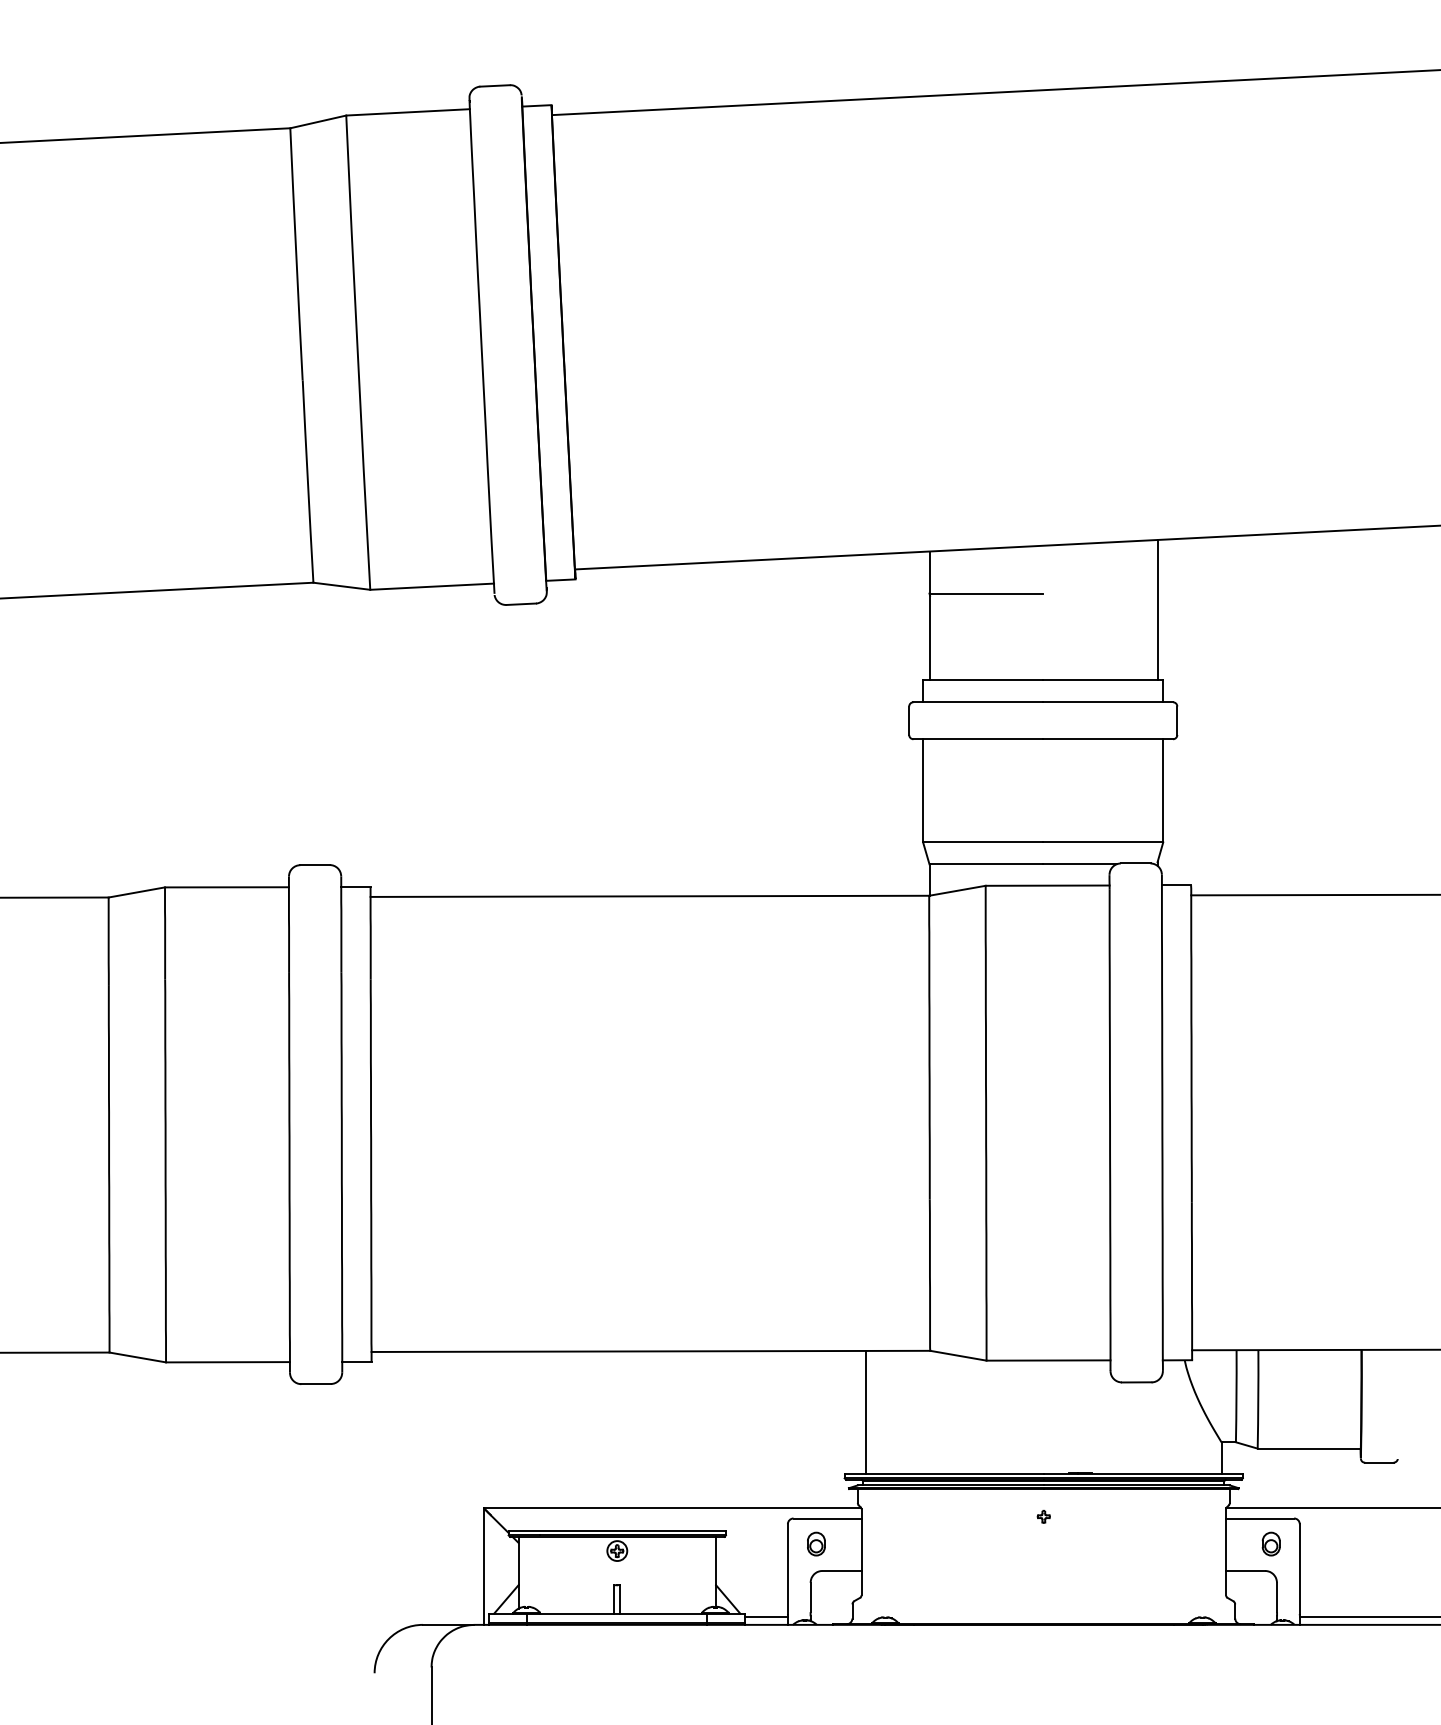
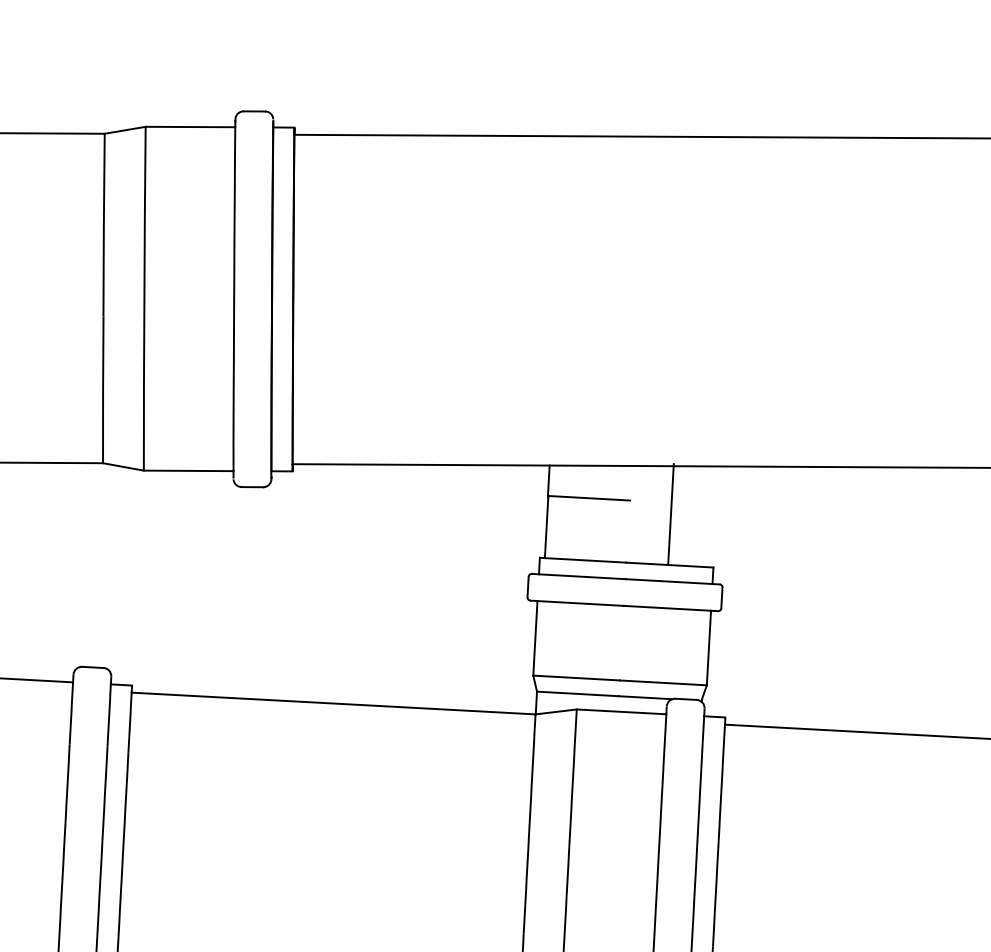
line: (1157, 609) -> (670, 514), moved

